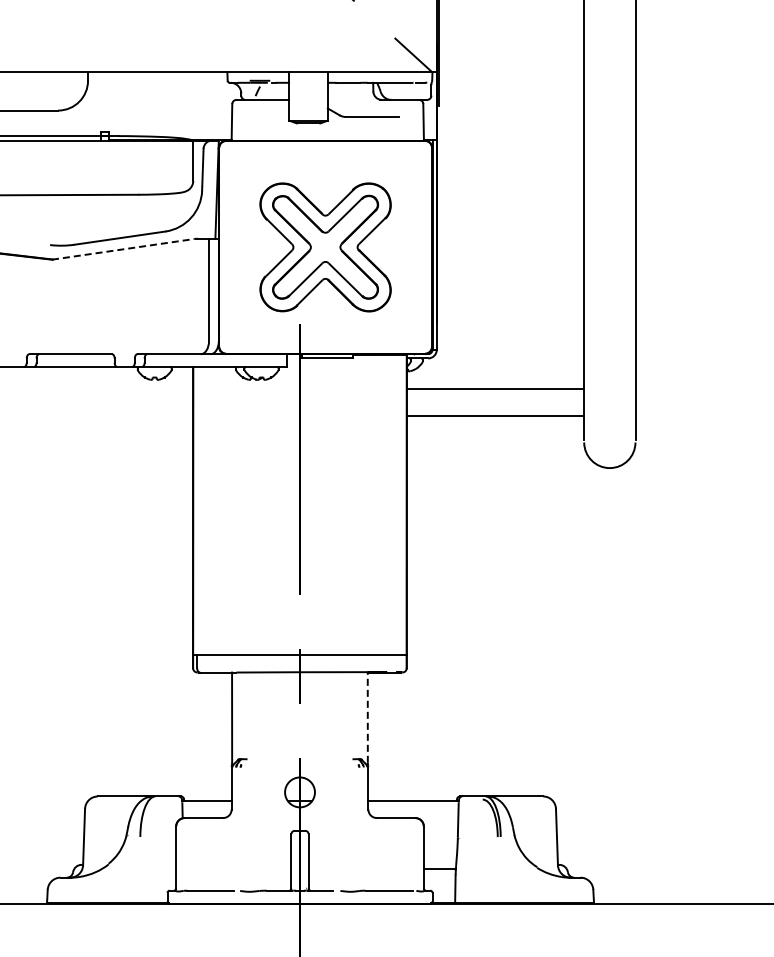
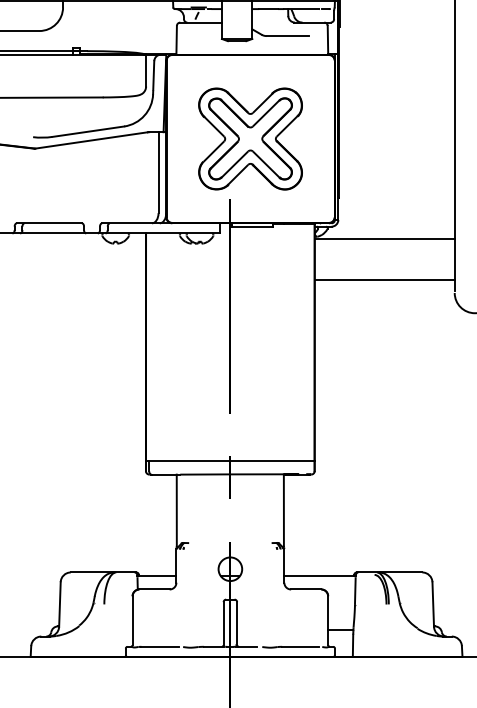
line: (123, 249) -> (91, 140), dashed -> solid
line: (495, 389) -> (384, 279), moved
line: (495, 416) -> (384, 239), moved
line: (367, 717) -> (283, 510), dashed -> solid

